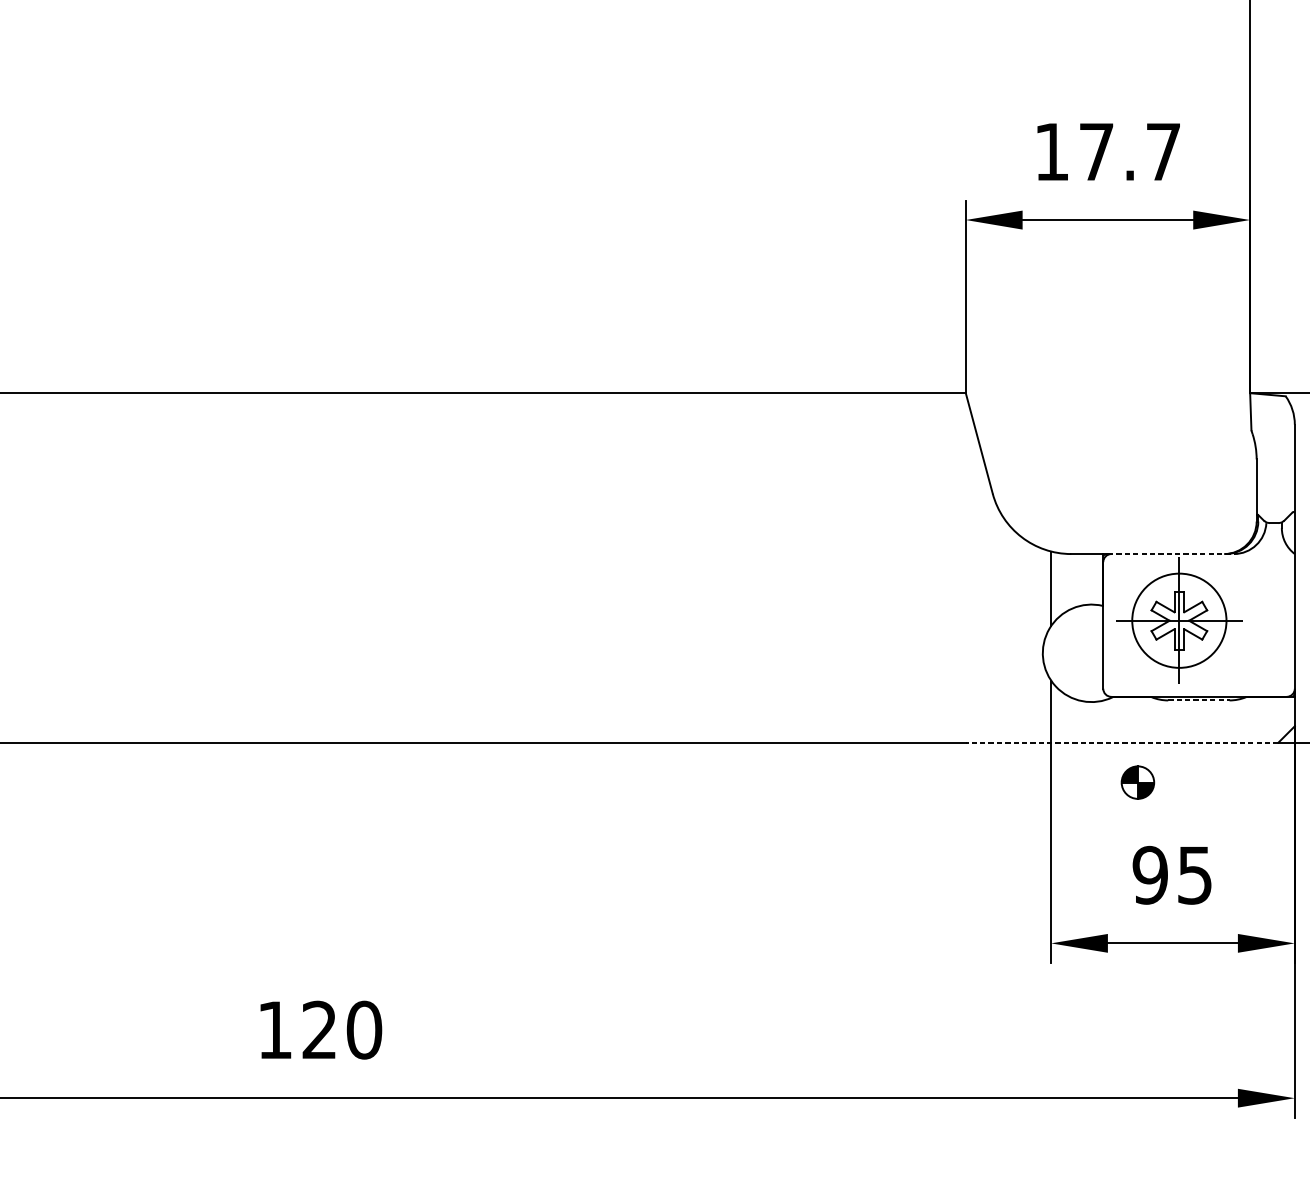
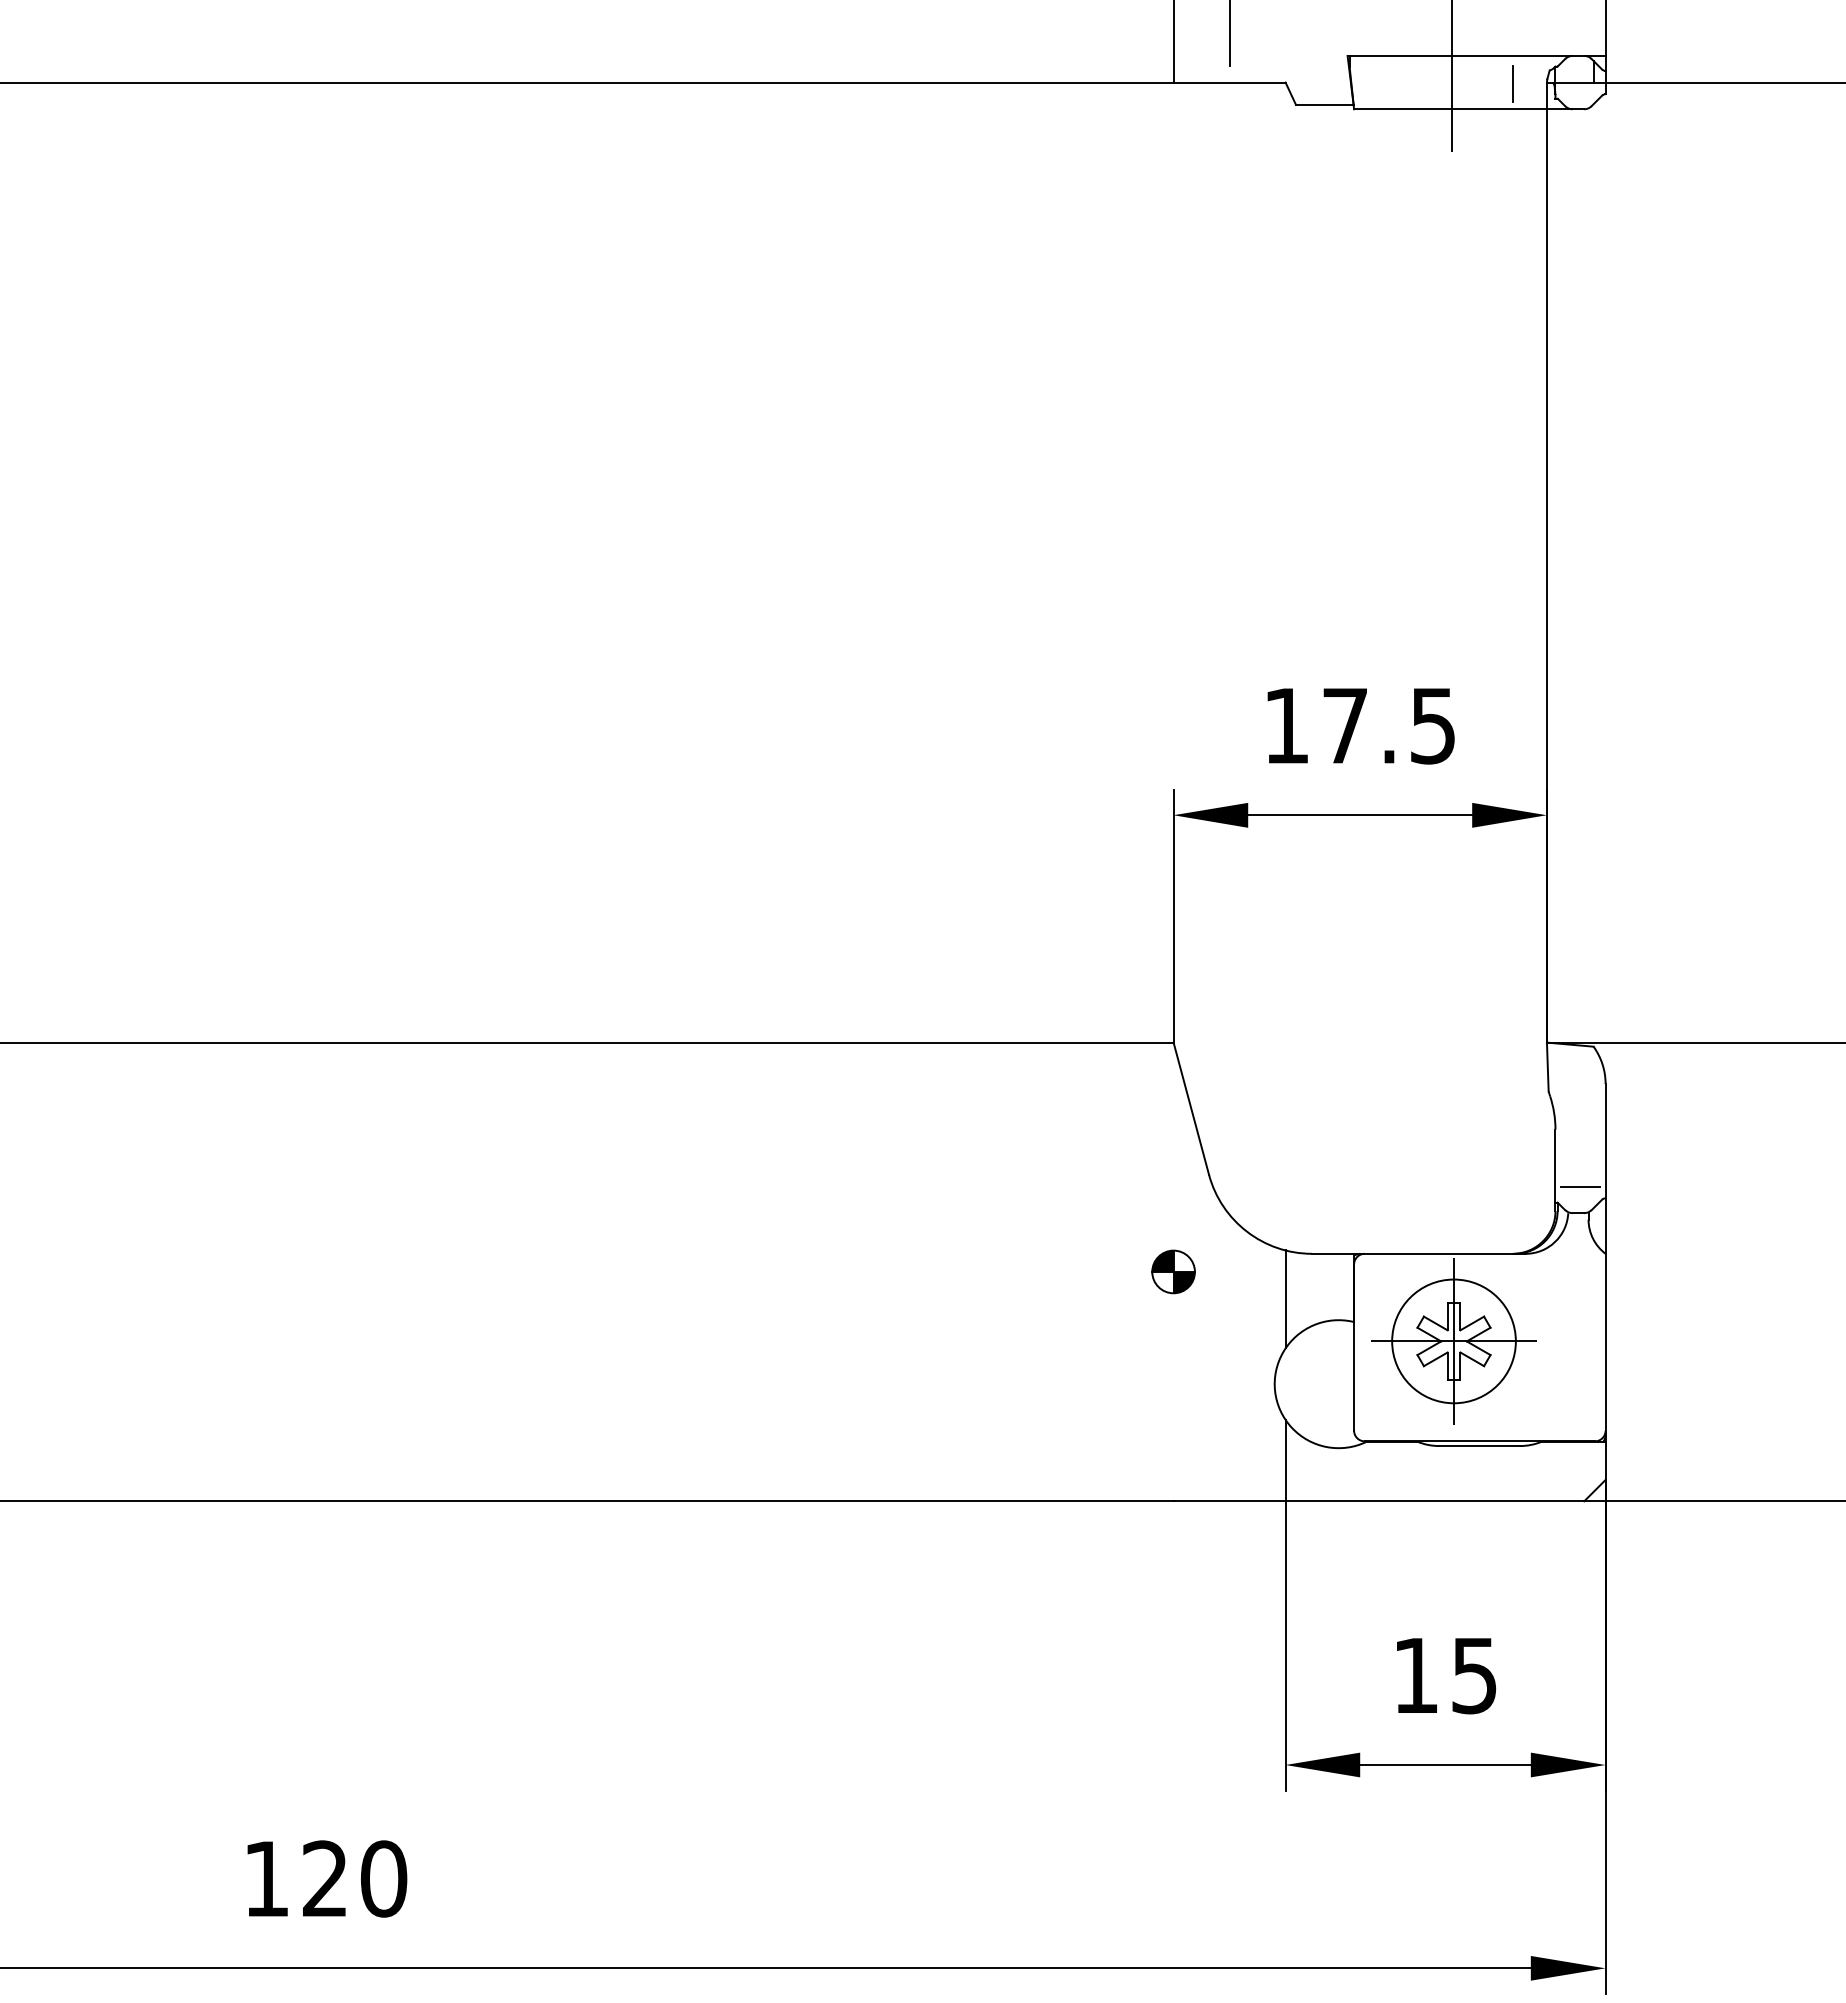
text: (1162, 152) -> (1432, 726), 17.7 -> 17.5
line: (1275, 502) -> (1580, 1186), added
line: (1170, 553) -> (1442, 1253), dashed -> solid
line: (1199, 700) -> (1480, 1446), dashed -> solid
line: (1121, 742) -> (1378, 1501), dashed -> solid
part: (1137, 782) -> (1173, 1271), moved
text: (1150, 875) -> (1415, 1675), 95 -> 15

